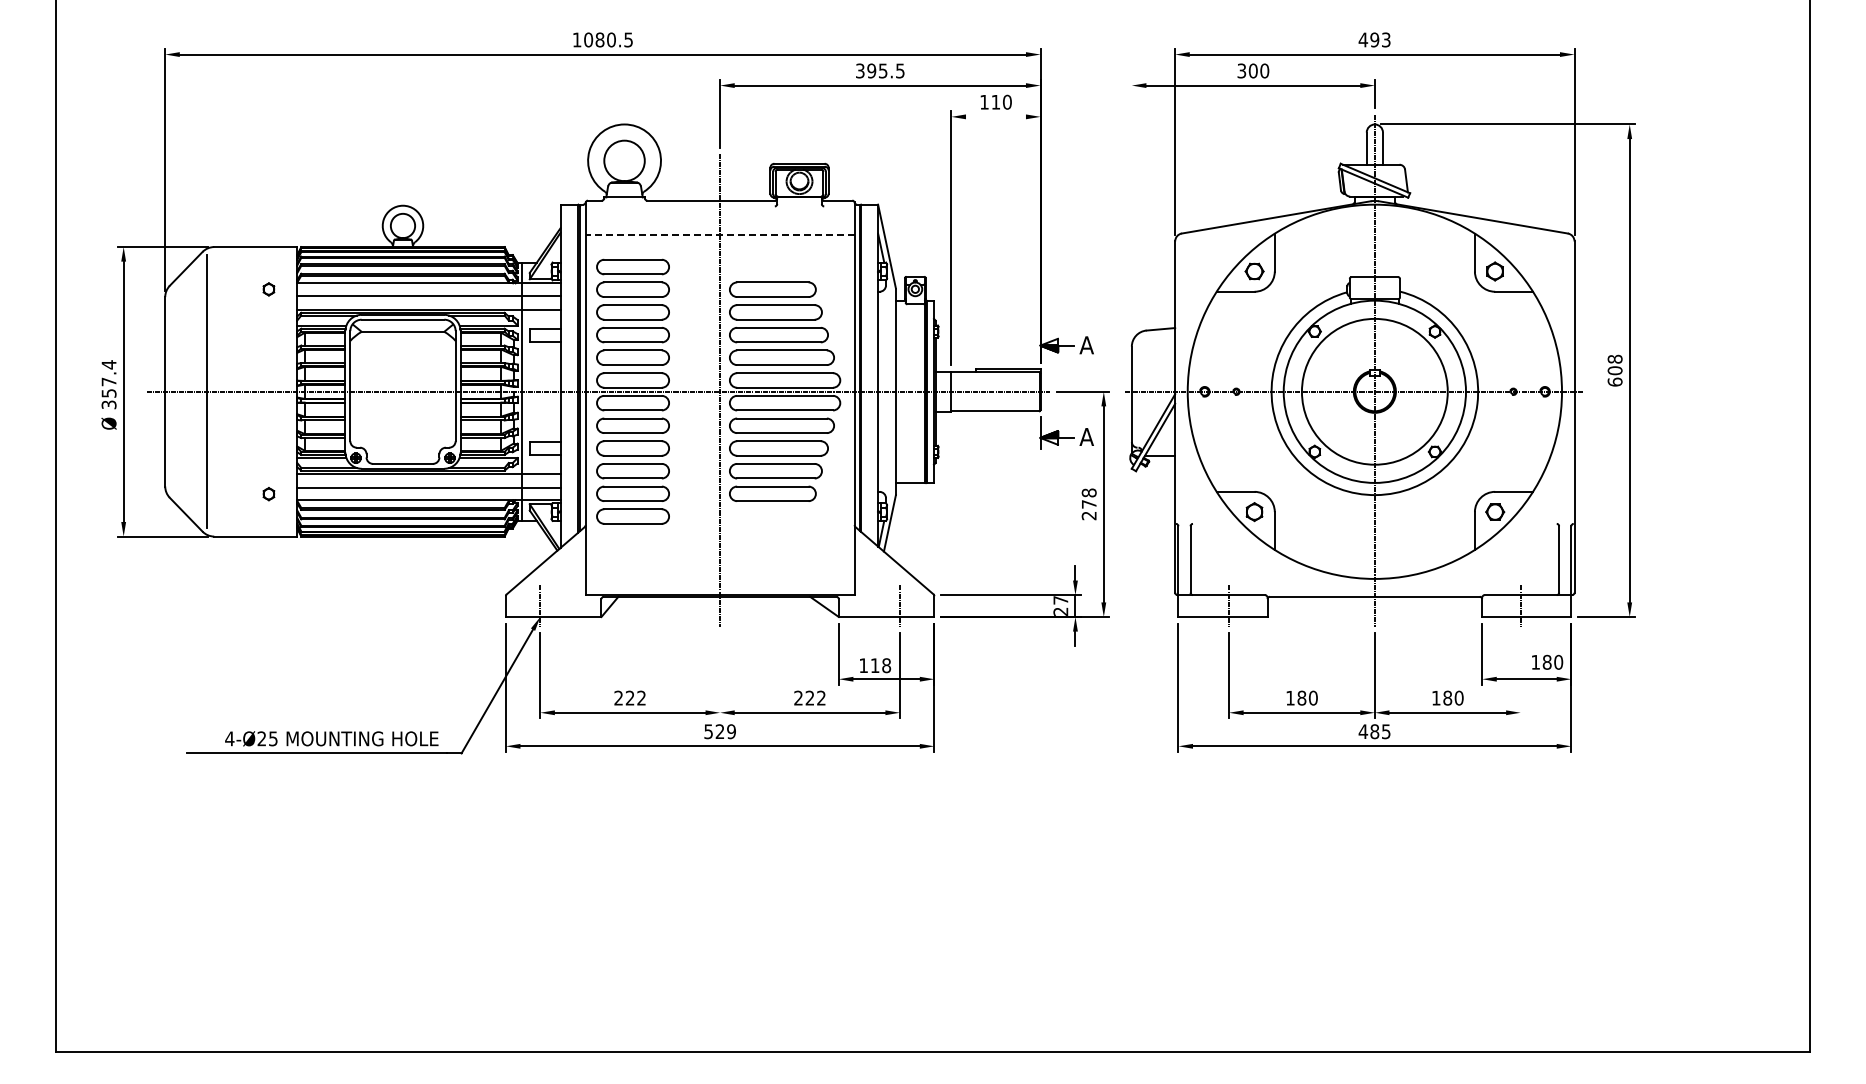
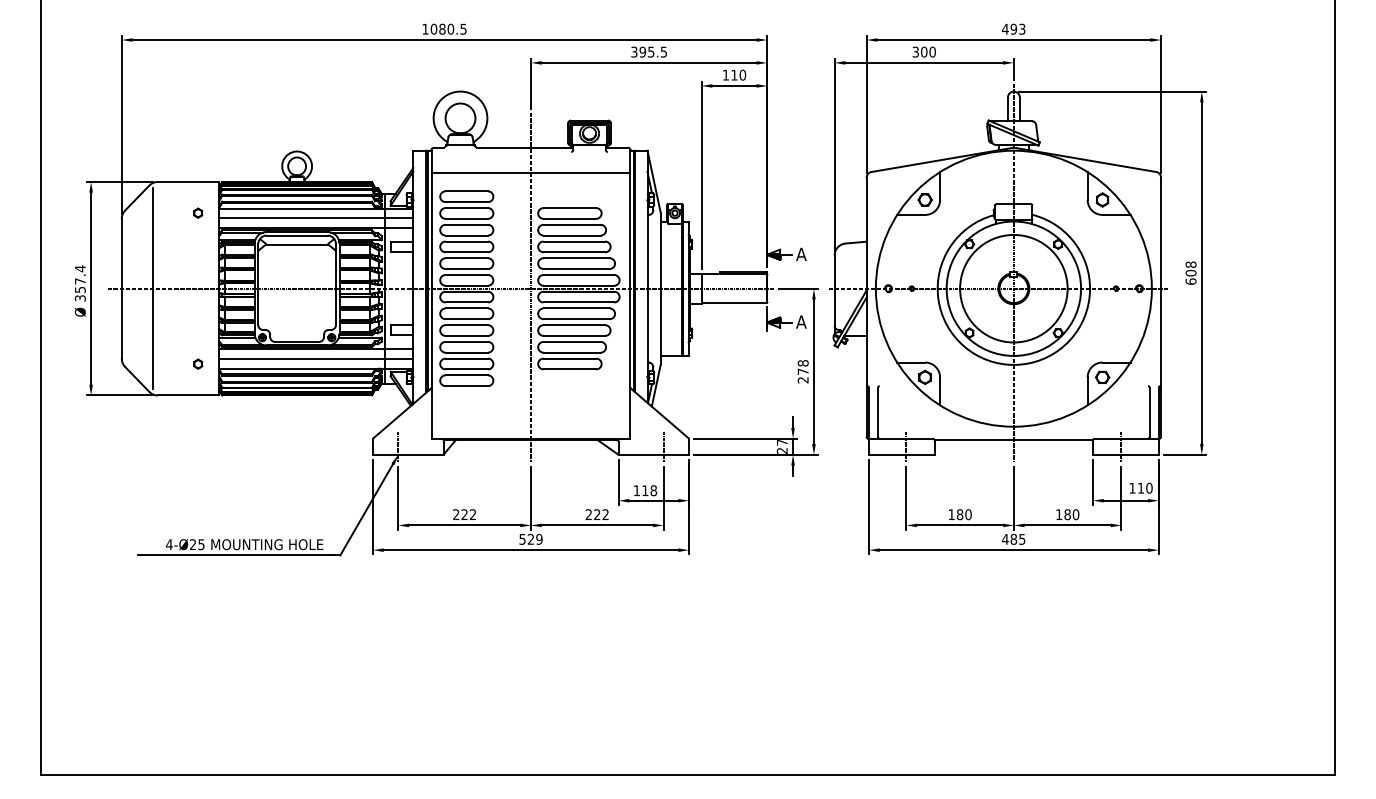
line: (995, 116) -> (734, 85), added
line: (1131, 209) -> (834, 154), added
line: (719, 234) -> (530, 172), dashed -> solid
text: (1546, 661) -> (1140, 487), 180 -> 110
line: (720, 675) -> (531, 497), added
line: (1520, 675) -> (1121, 497), added

